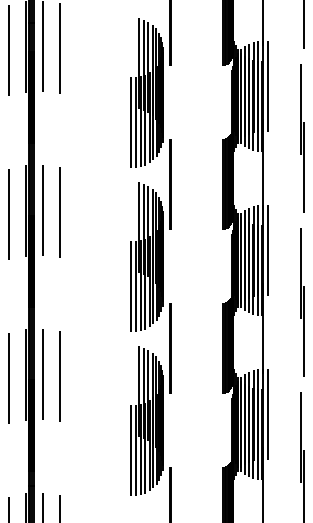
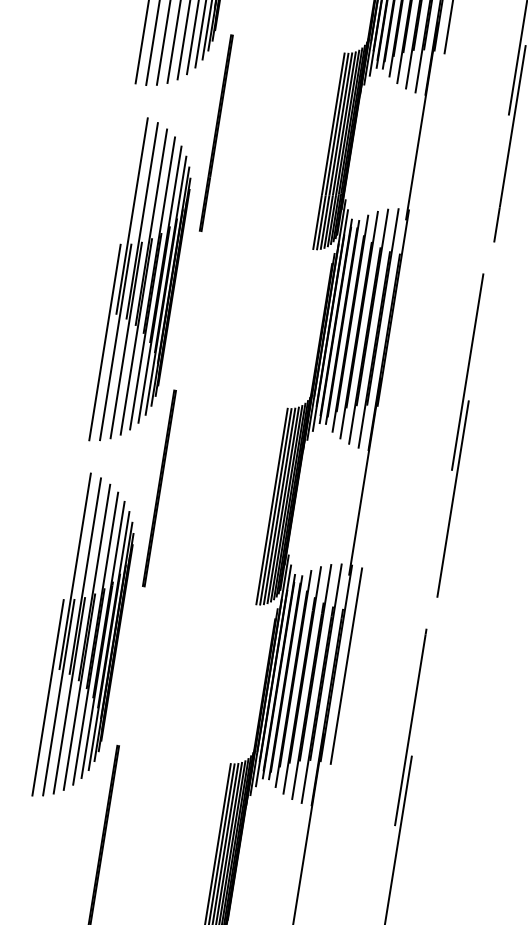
line: (267, 250) -> (402, 310), removed
line: (130, 286) -> (93, 340), removed
line: (130, 450) -> (36, 695), removed

